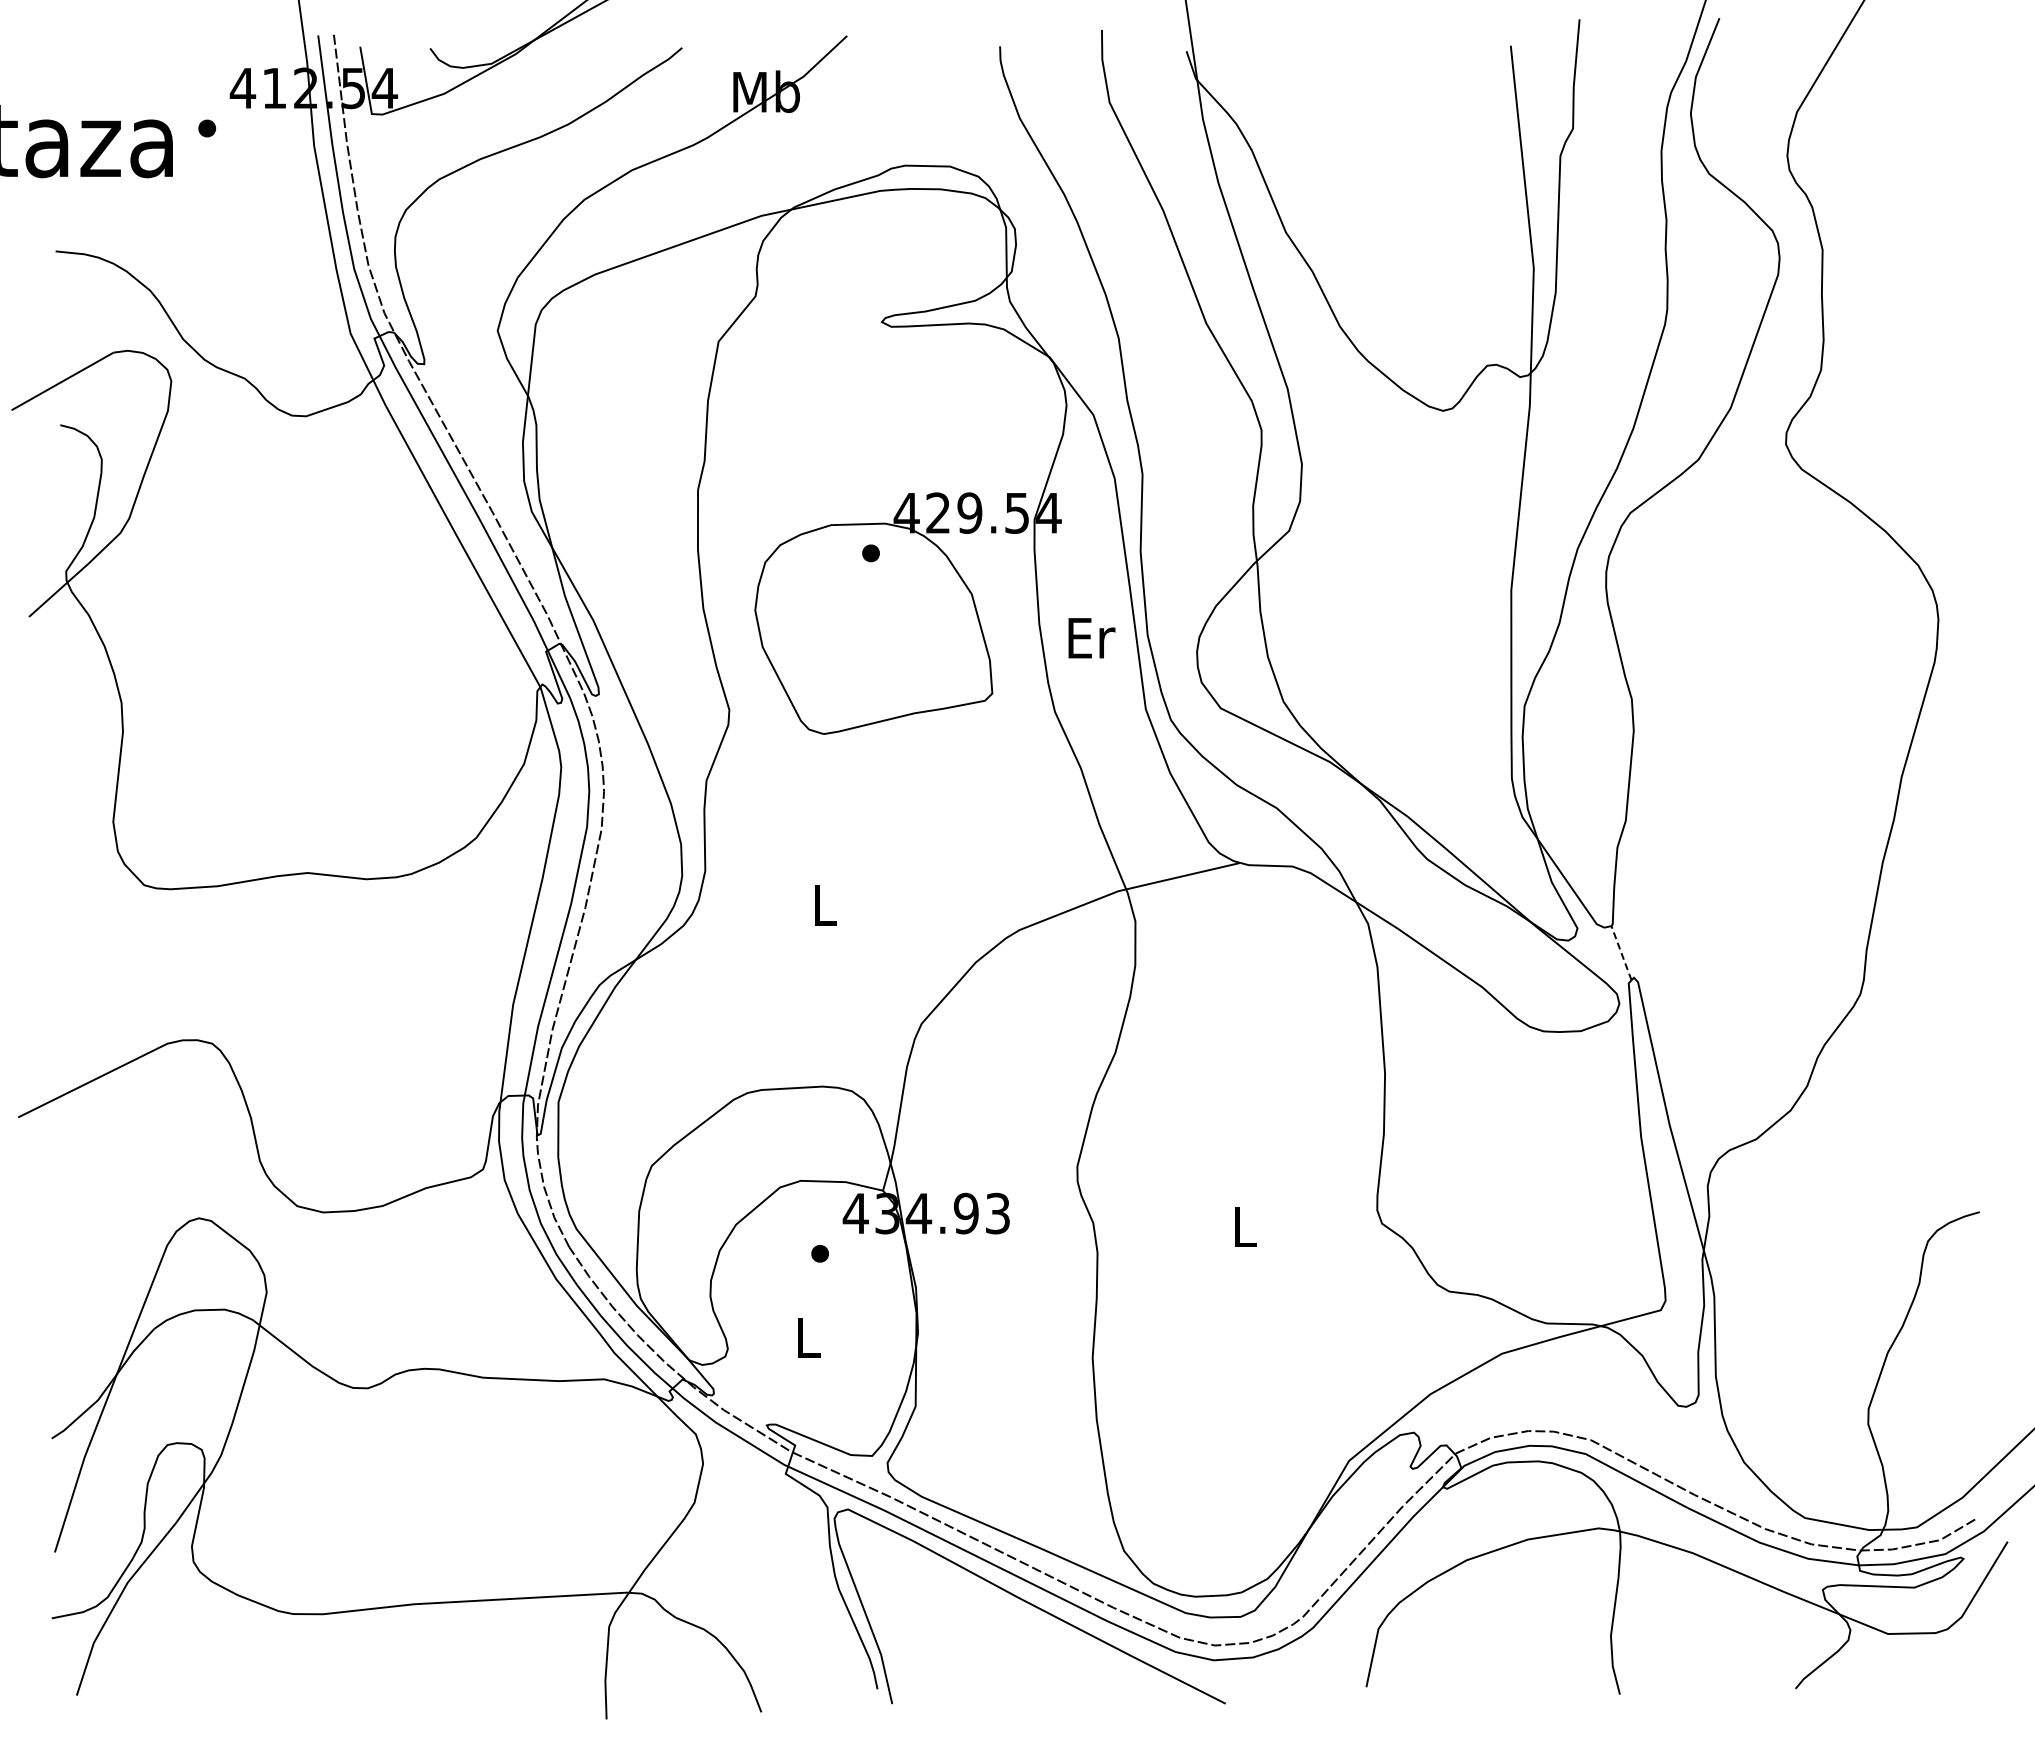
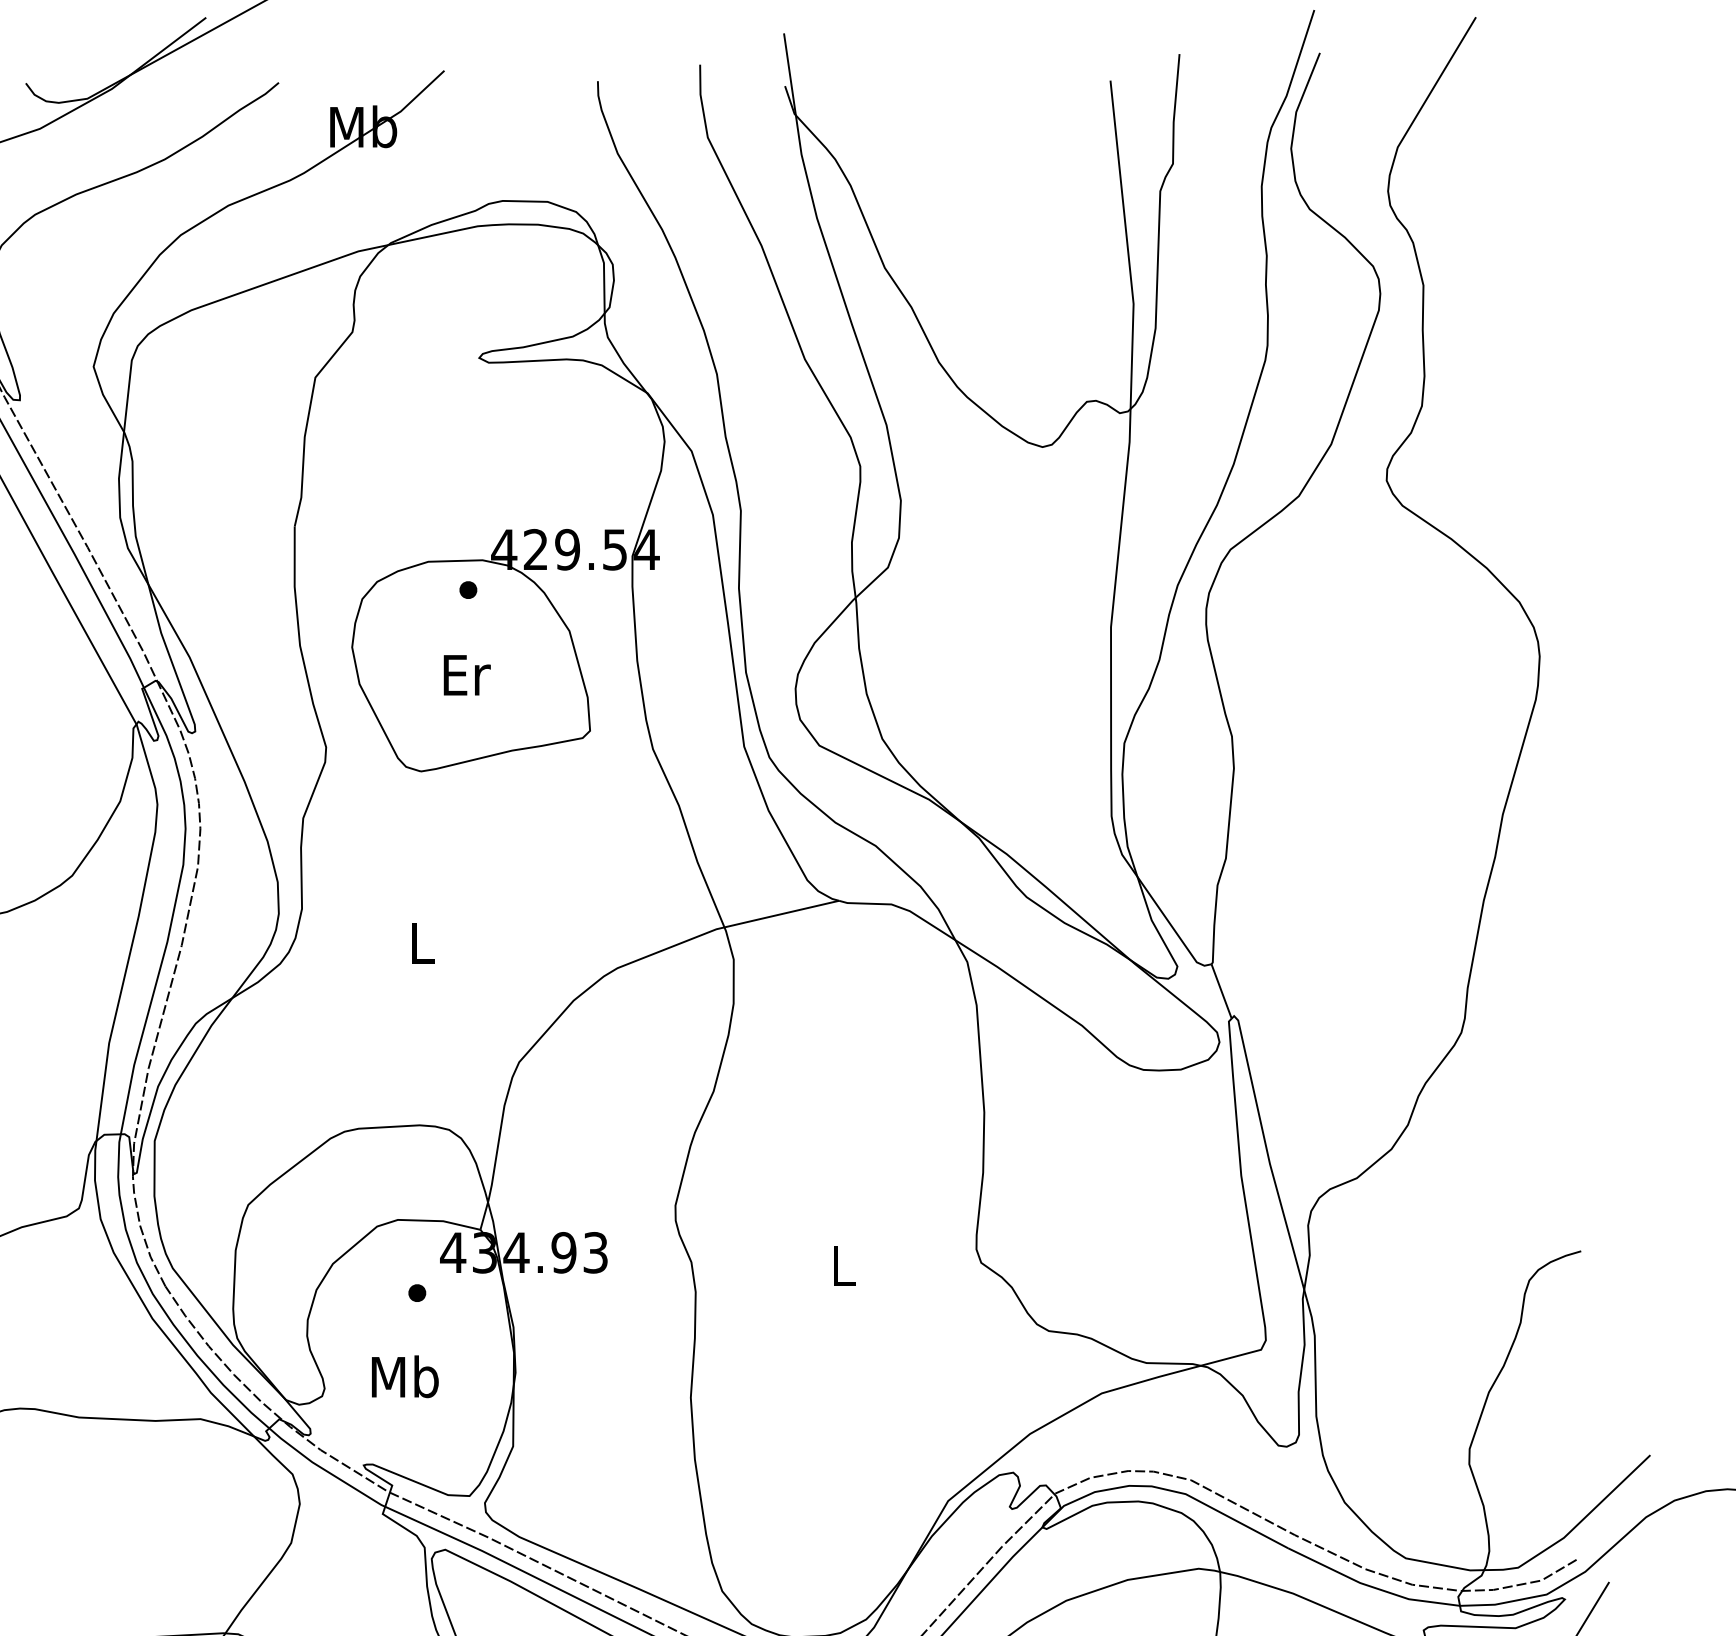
text: (1091, 638) -> (466, 675), moved
line: (1621, 953) -> (1221, 991), dashed -> solid
text: (808, 1336) -> (405, 1376), L -> Mb

